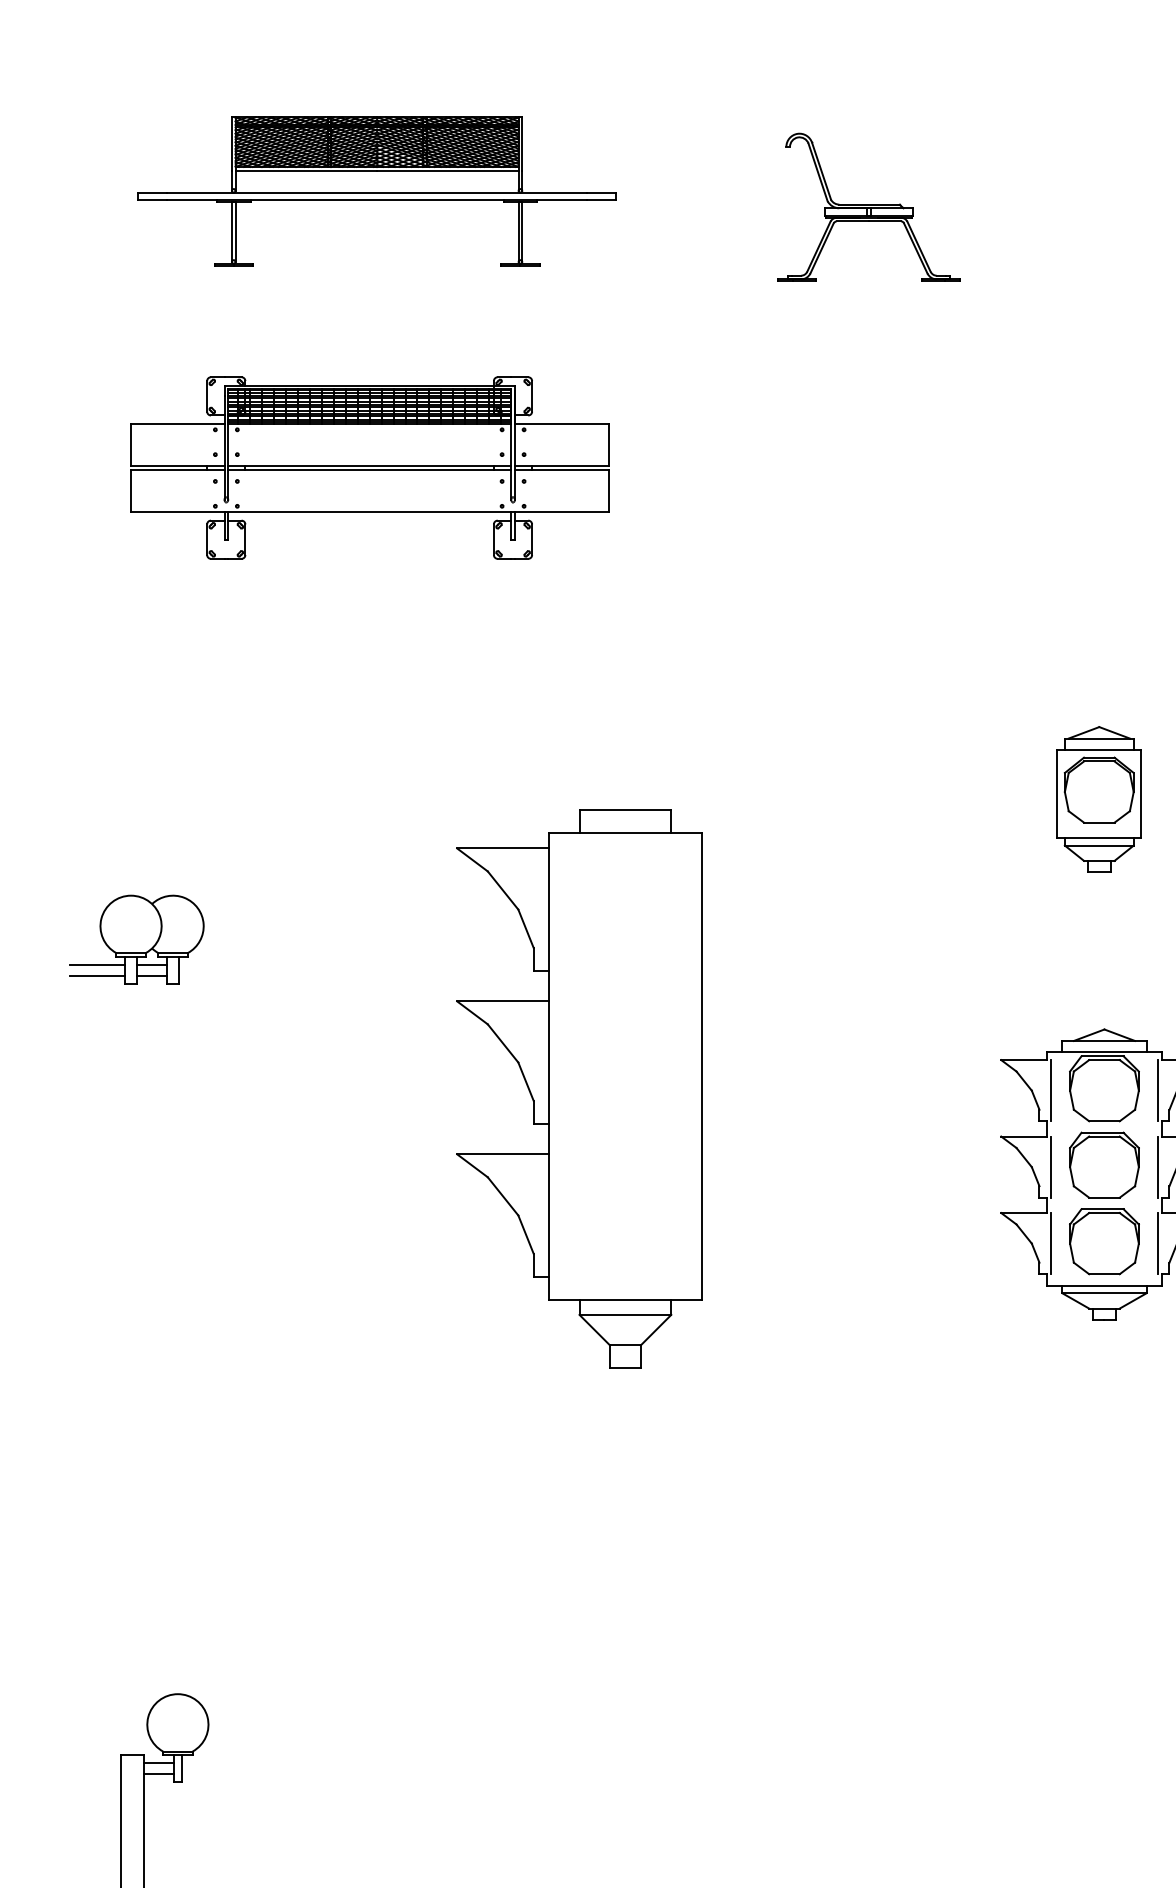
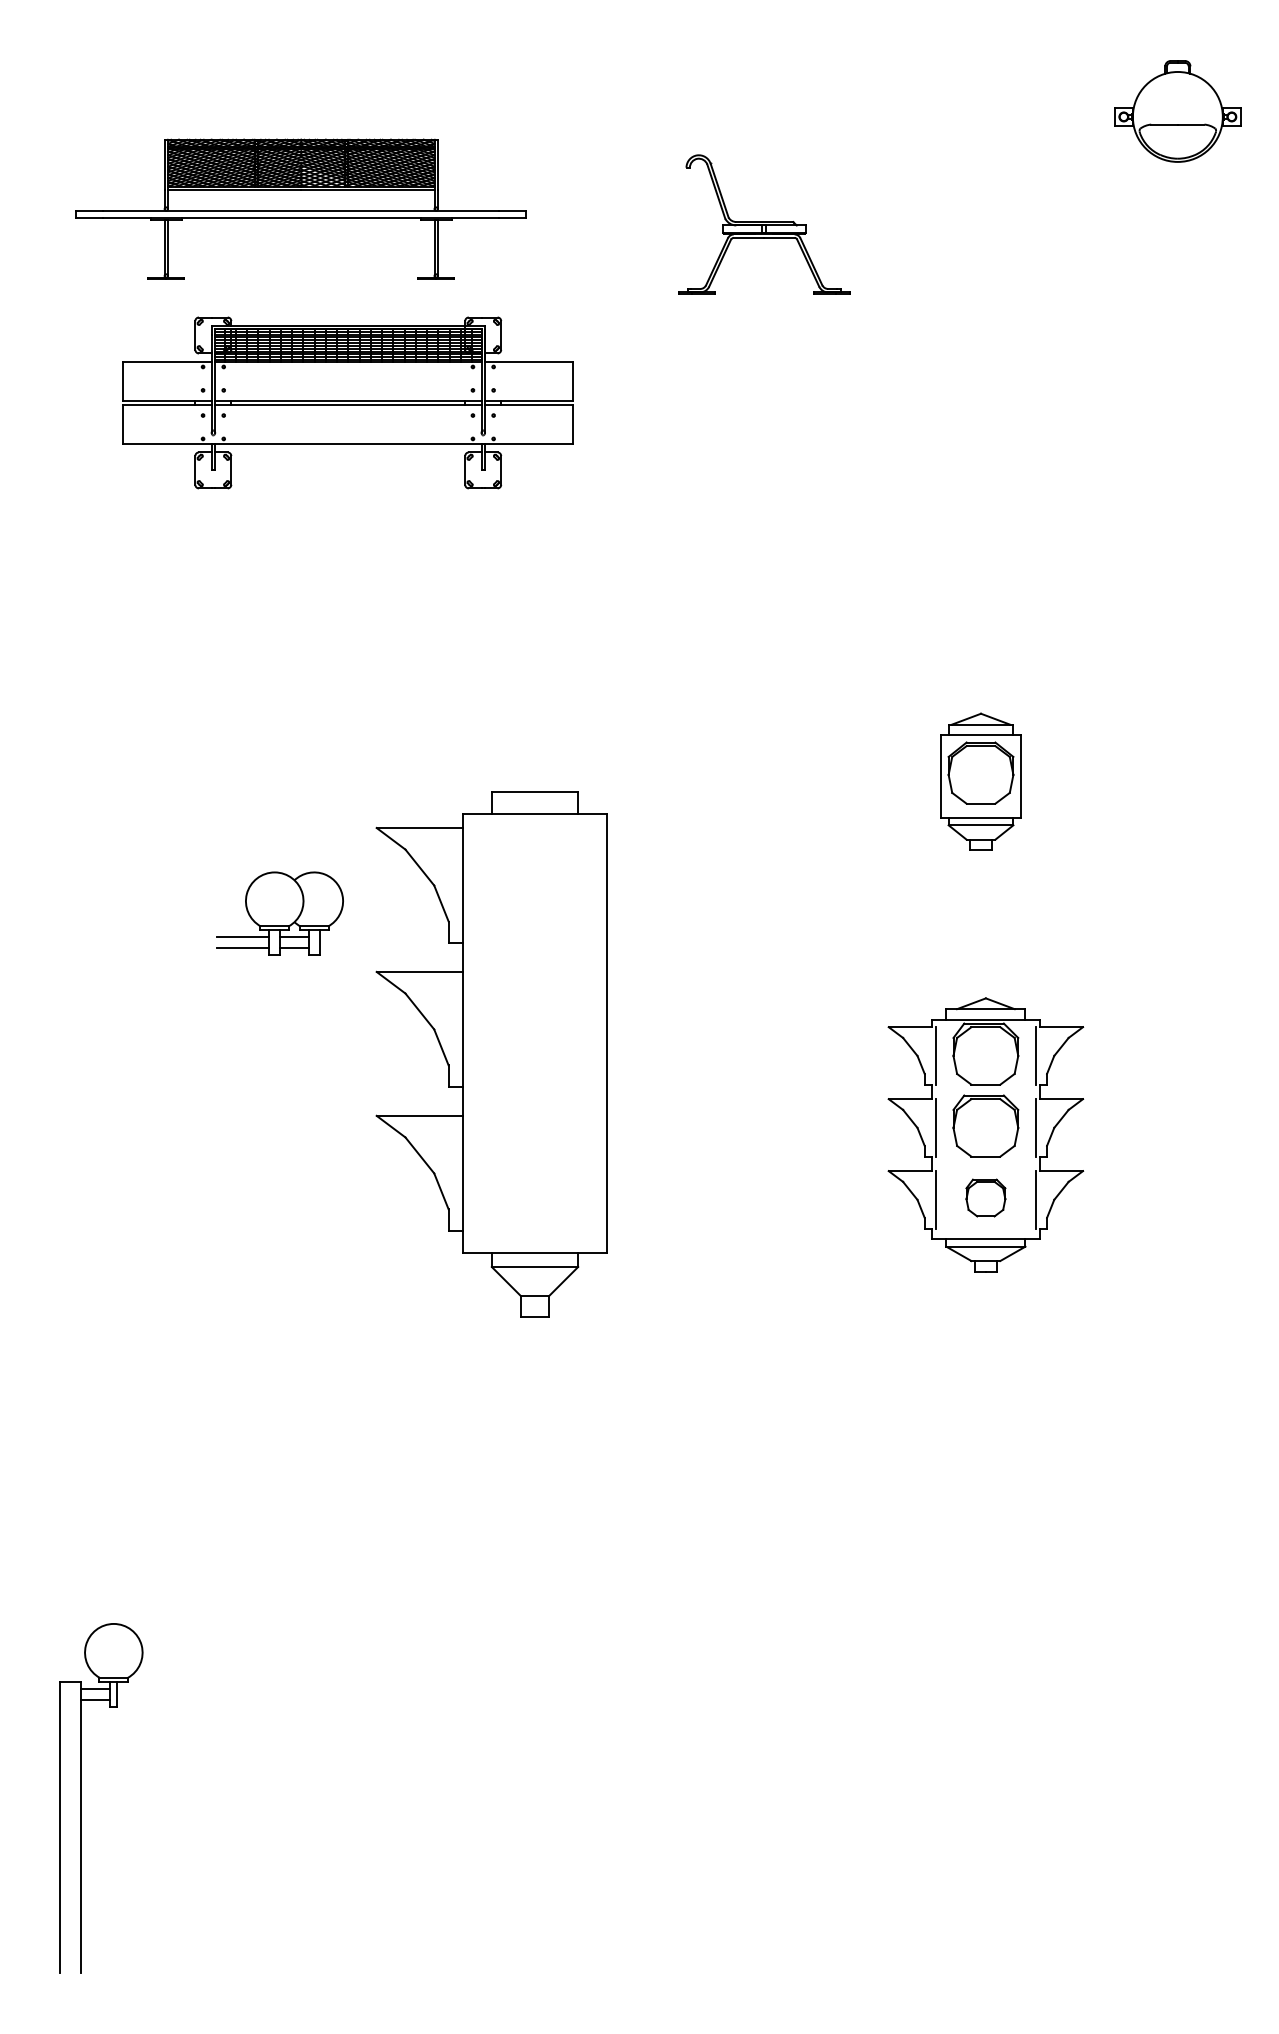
part: (368, 467) -> (347, 402), moved
part: (136, 939) -> (279, 913), moved
part: (1104, 1241) -> (985, 1197), size x0.6

